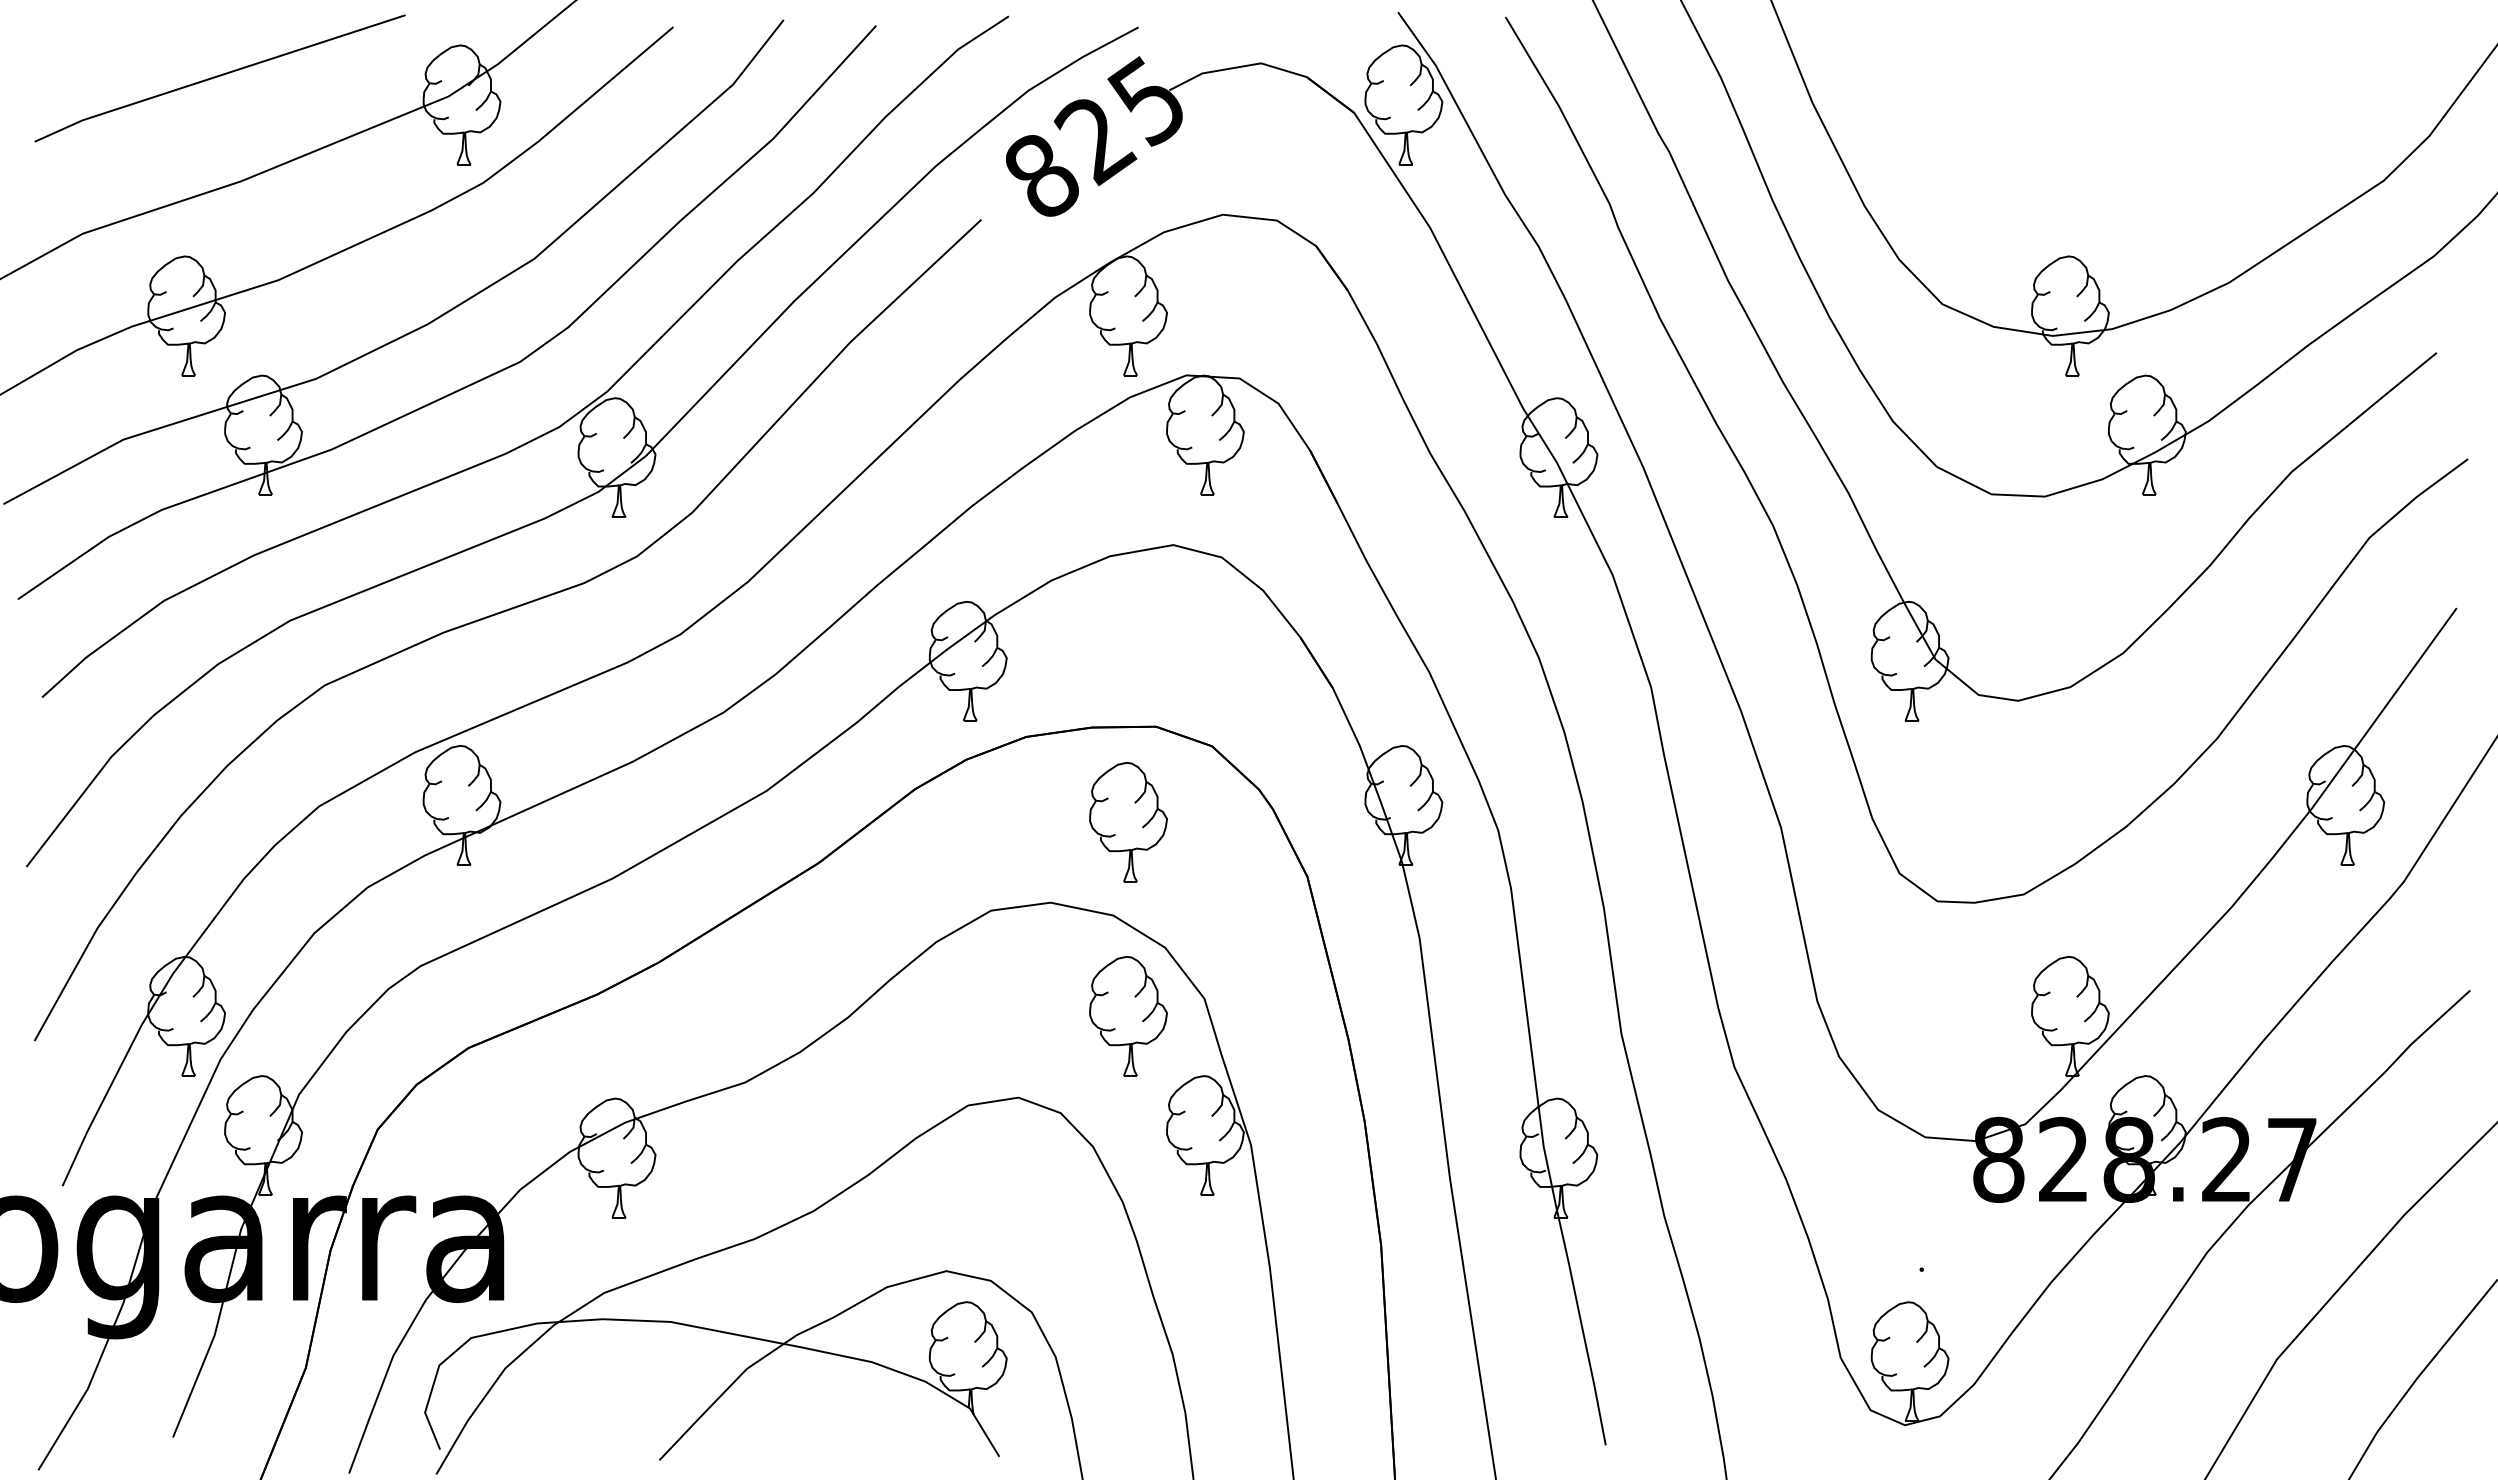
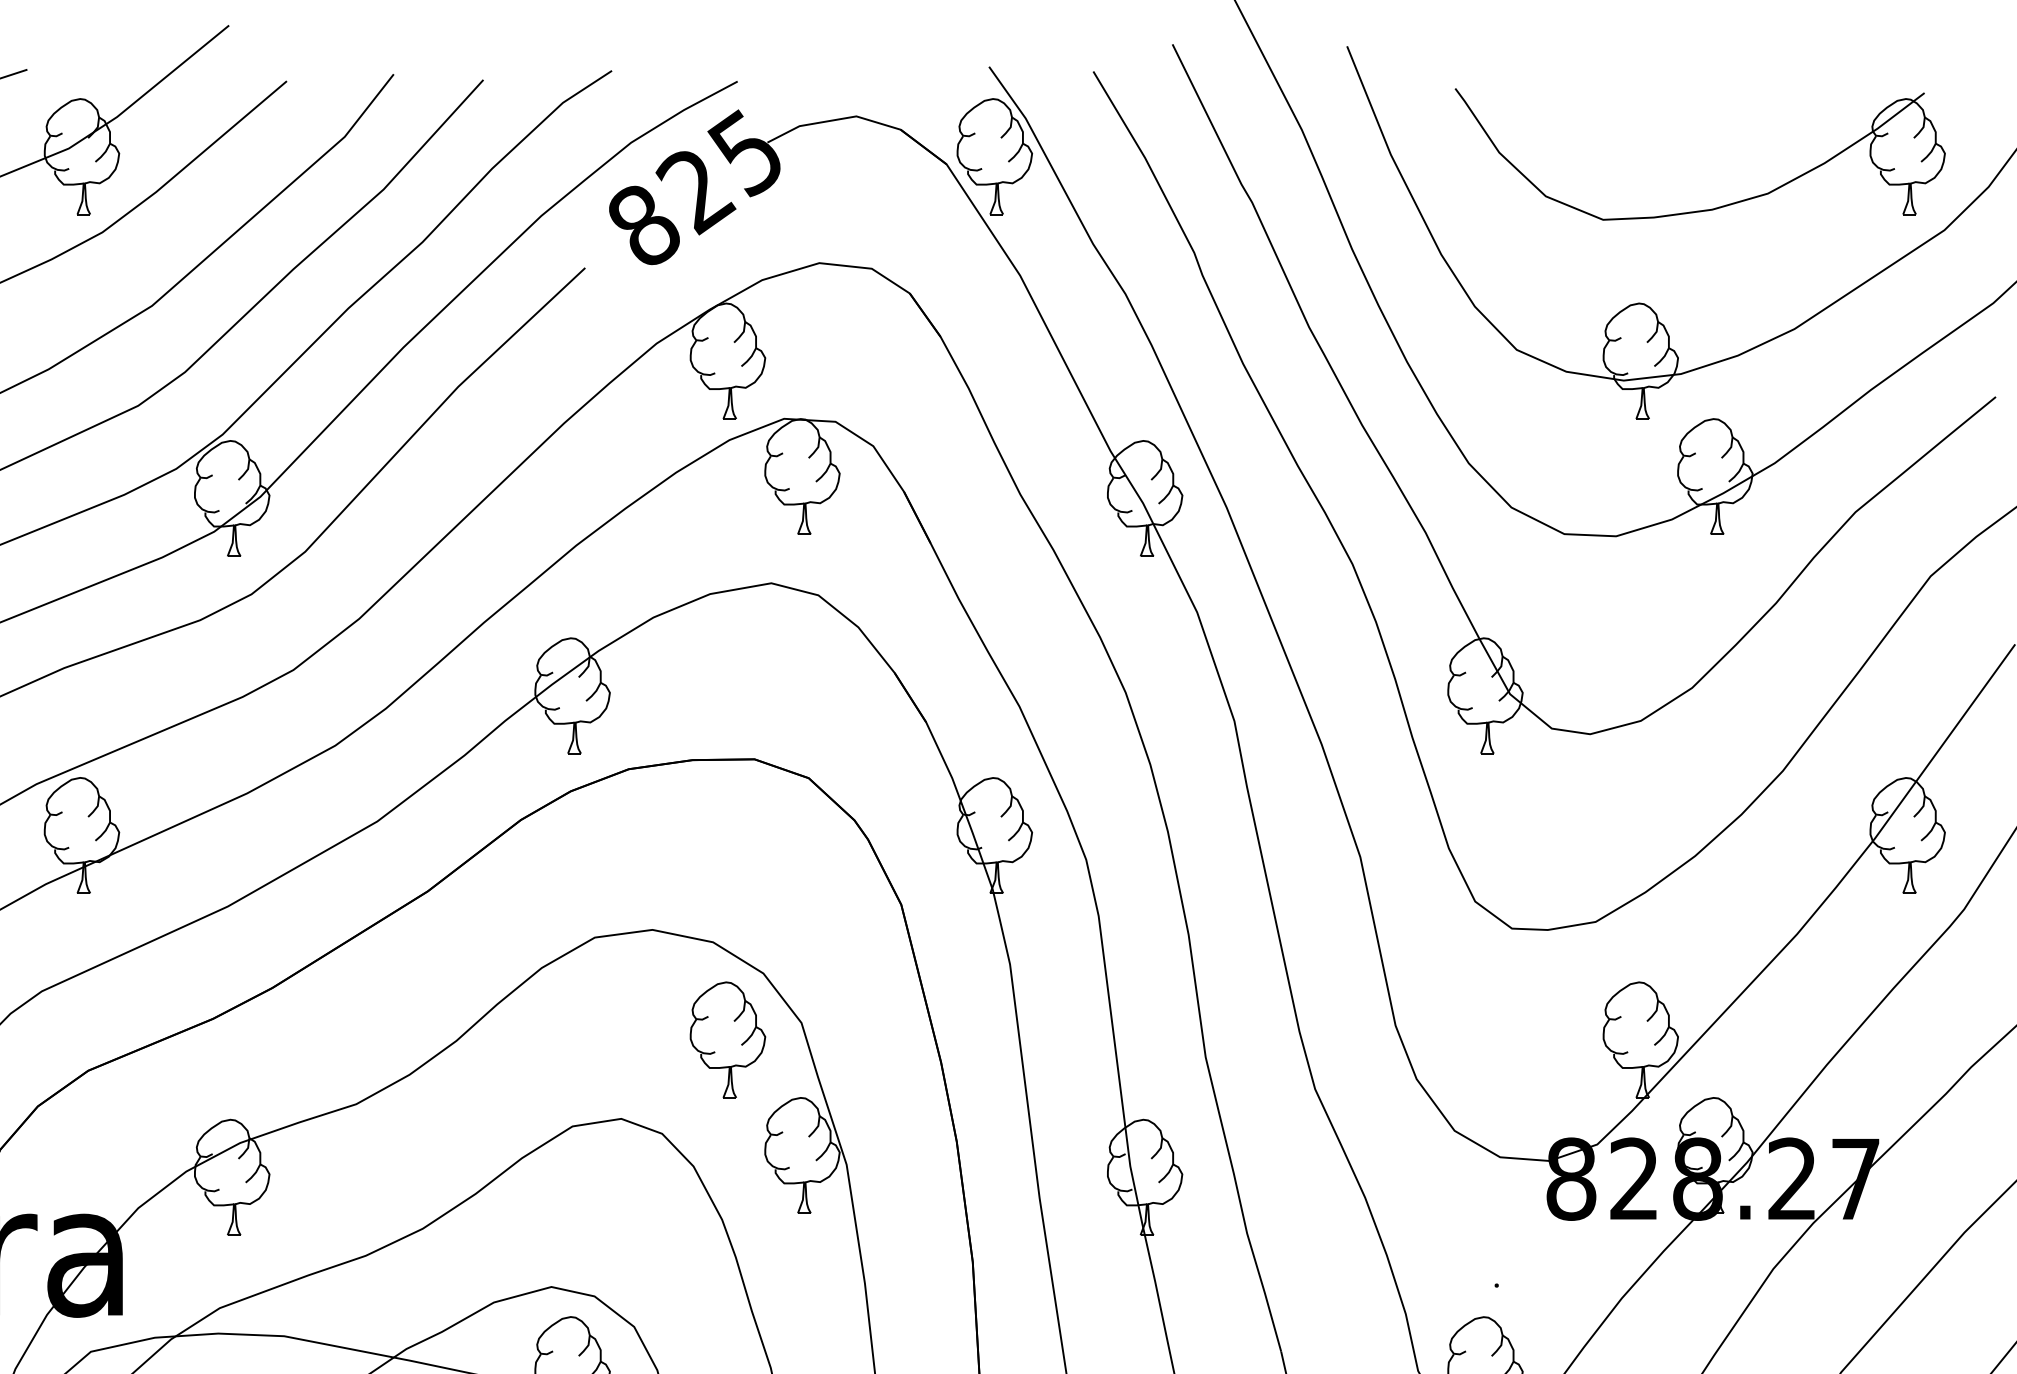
part: (2142, 158) -> (1710, 208), added
part: (1128, 822) -> (727, 852), removed

